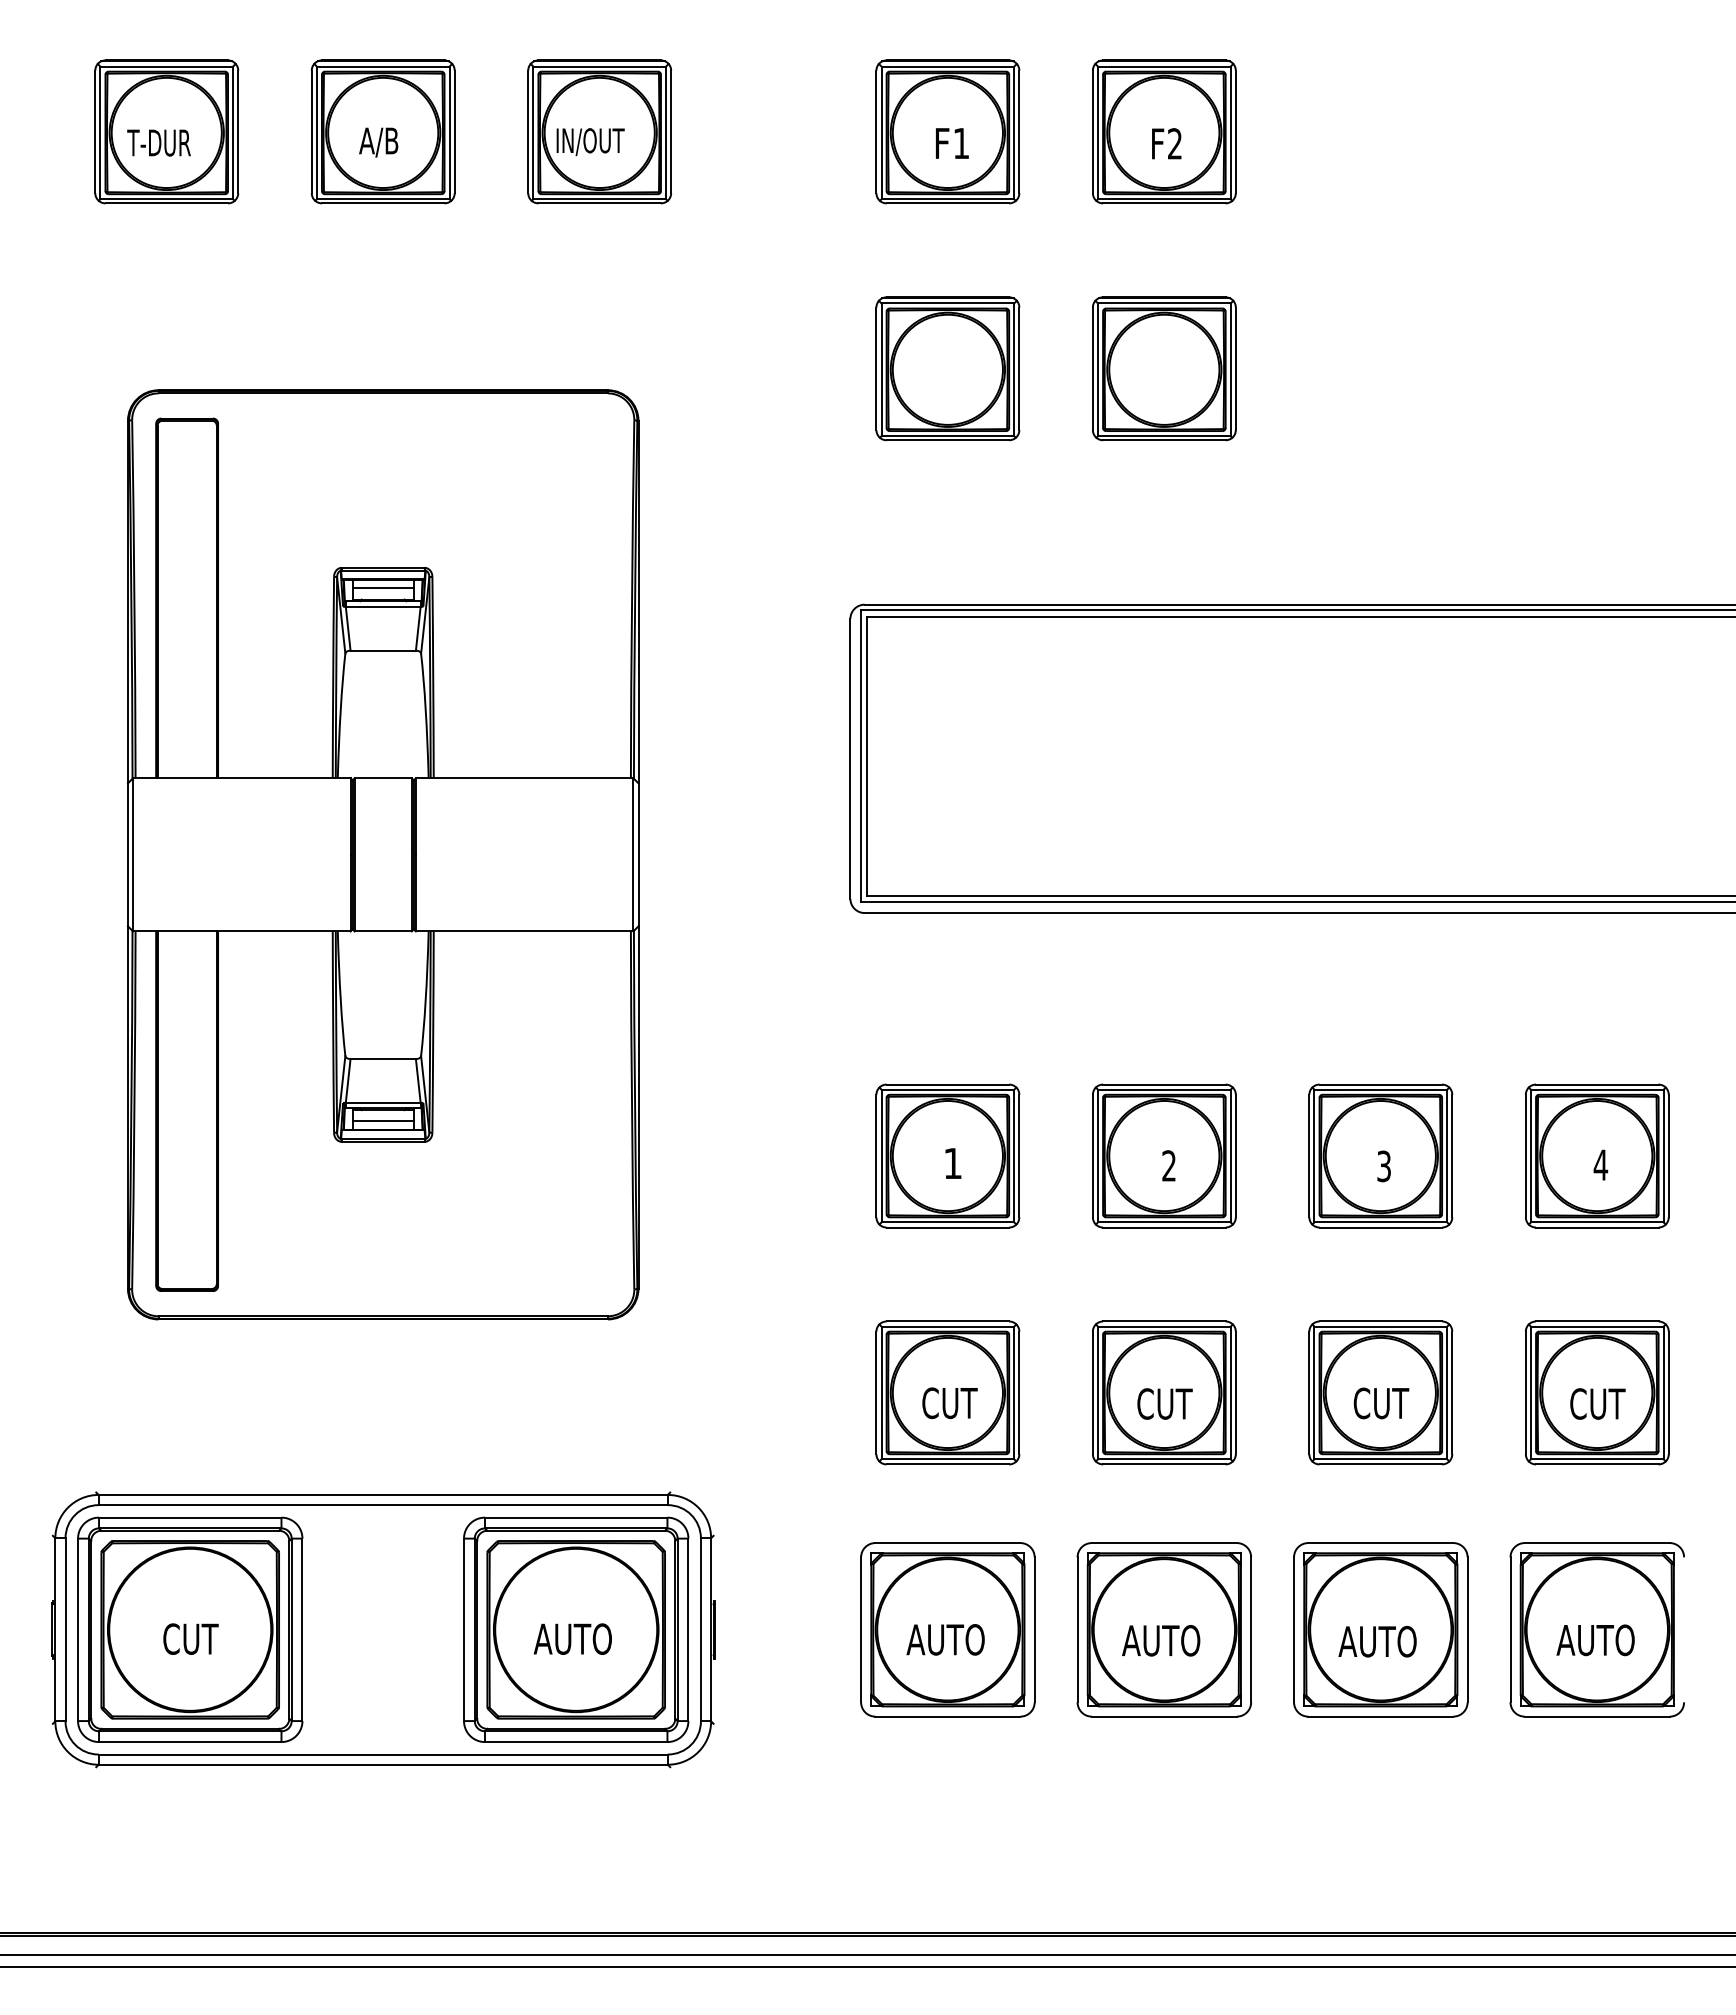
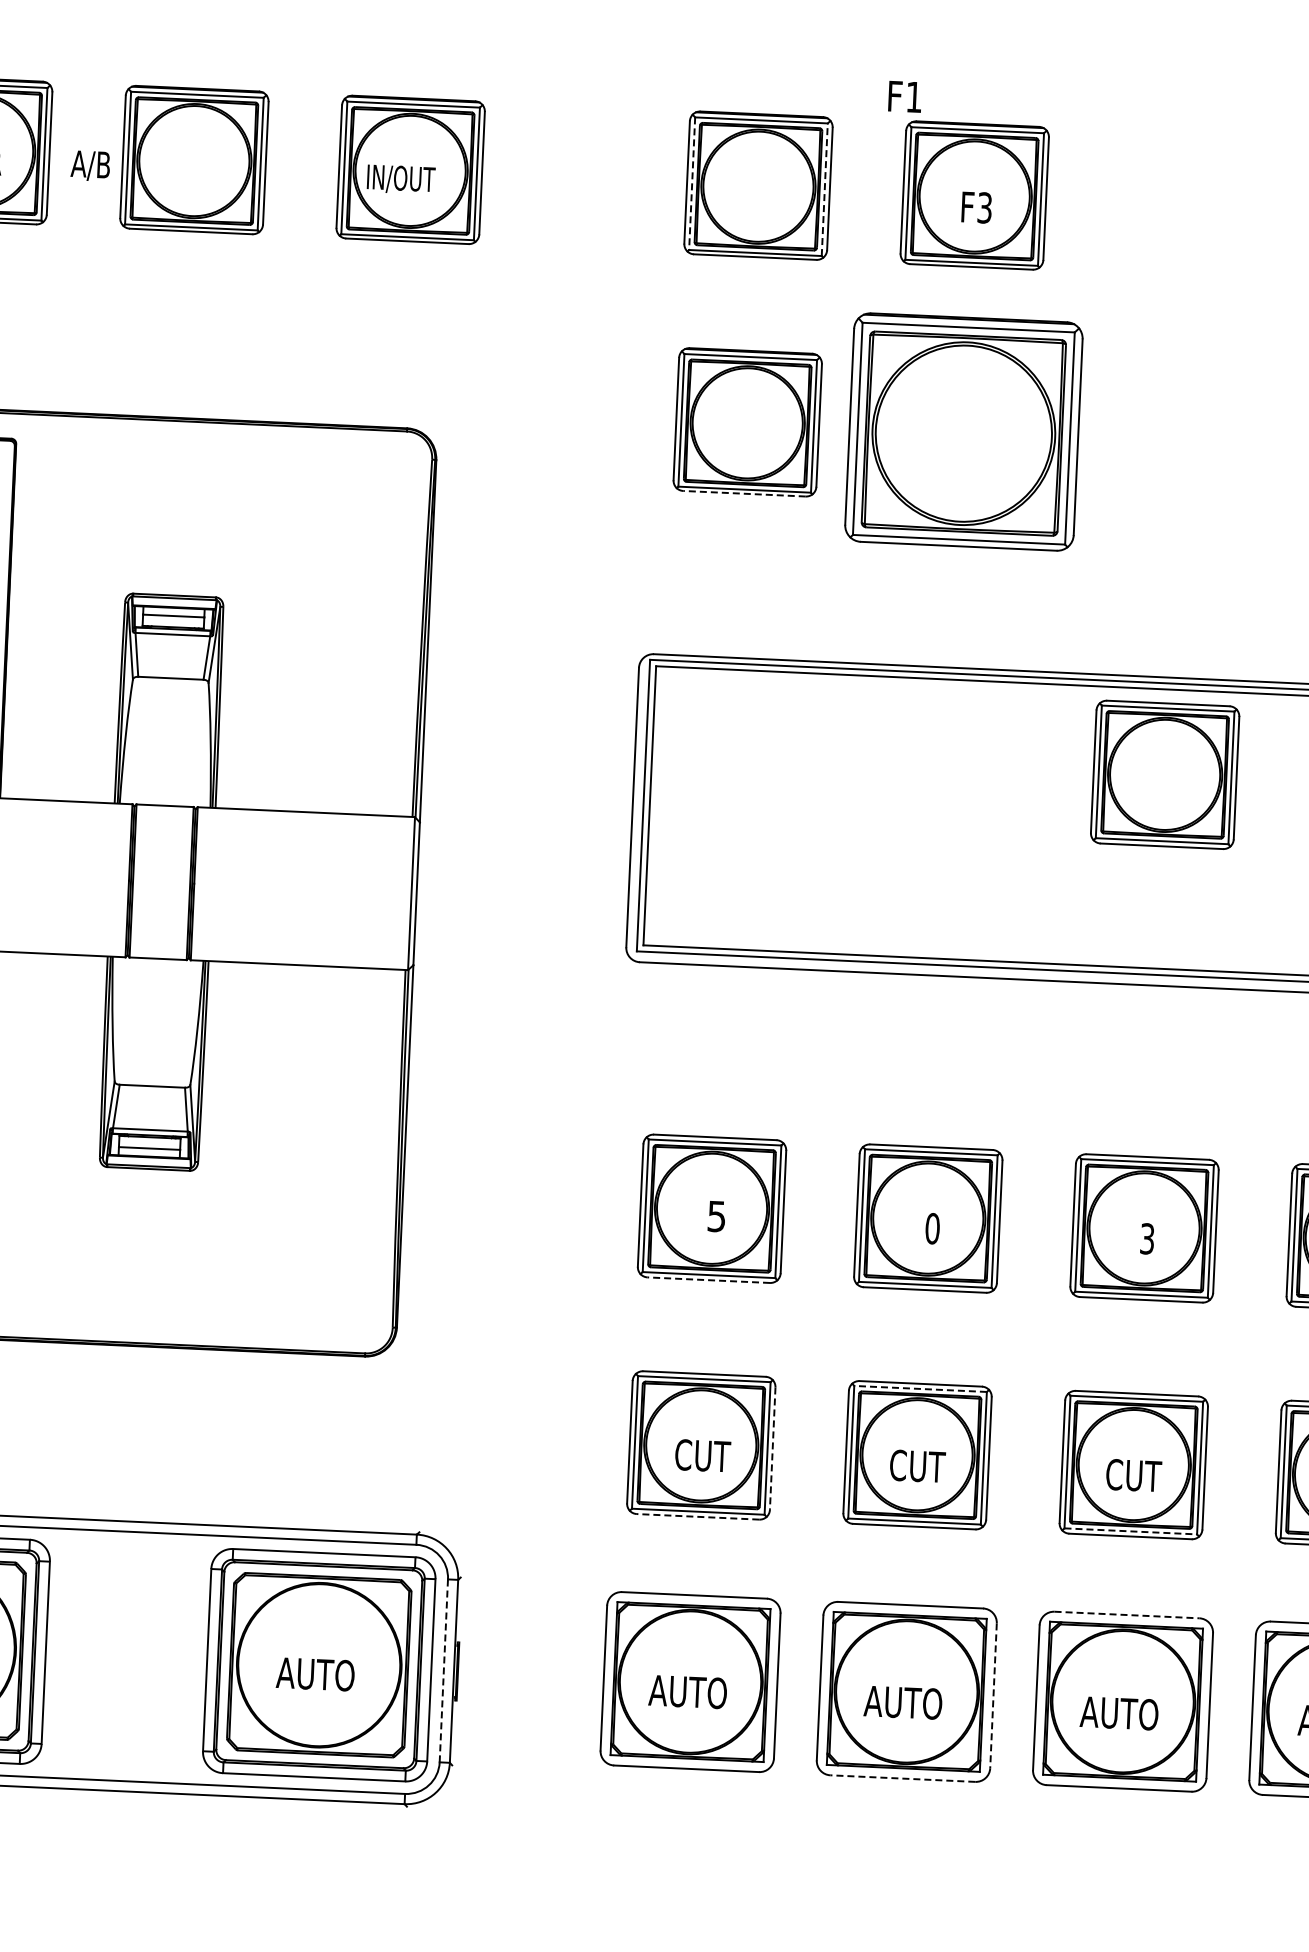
line: (1014, 132) -> (825, 189), solid -> dashed
line: (881, 133) -> (692, 184), solid -> dashed
text: (378, 142) -> (90, 165), moved
text: (952, 143) -> (905, 96), moved
text: (1174, 143) -> (984, 207), F2 -> F3
part: (1164, 368) -> (964, 431), size x1.6
line: (947, 440) -> (744, 493), solid -> dashed
part: (1380, 701) -> (1164, 774), added
text: (952, 1163) -> (716, 1216), 1 -> 5
text: (1169, 1165) -> (933, 1228), 2 -> 0
line: (947, 1227) -> (708, 1280), solid -> dashed
line: (1163, 1326) -> (919, 1388), solid -> dashed
line: (1019, 1393) -> (772, 1449), solid -> dashed
line: (1381, 1459) -> (1131, 1531), solid -> dashed
line: (947, 1464) -> (697, 1516), solid -> dashed
line: (1381, 1543) -> (1127, 1615), solid -> dashed
line: (700, 1629) -> (443, 1670), solid -> dashed
line: (1251, 1630) -> (993, 1696), solid -> dashed
line: (1163, 1716) -> (902, 1778), solid -> dashed

